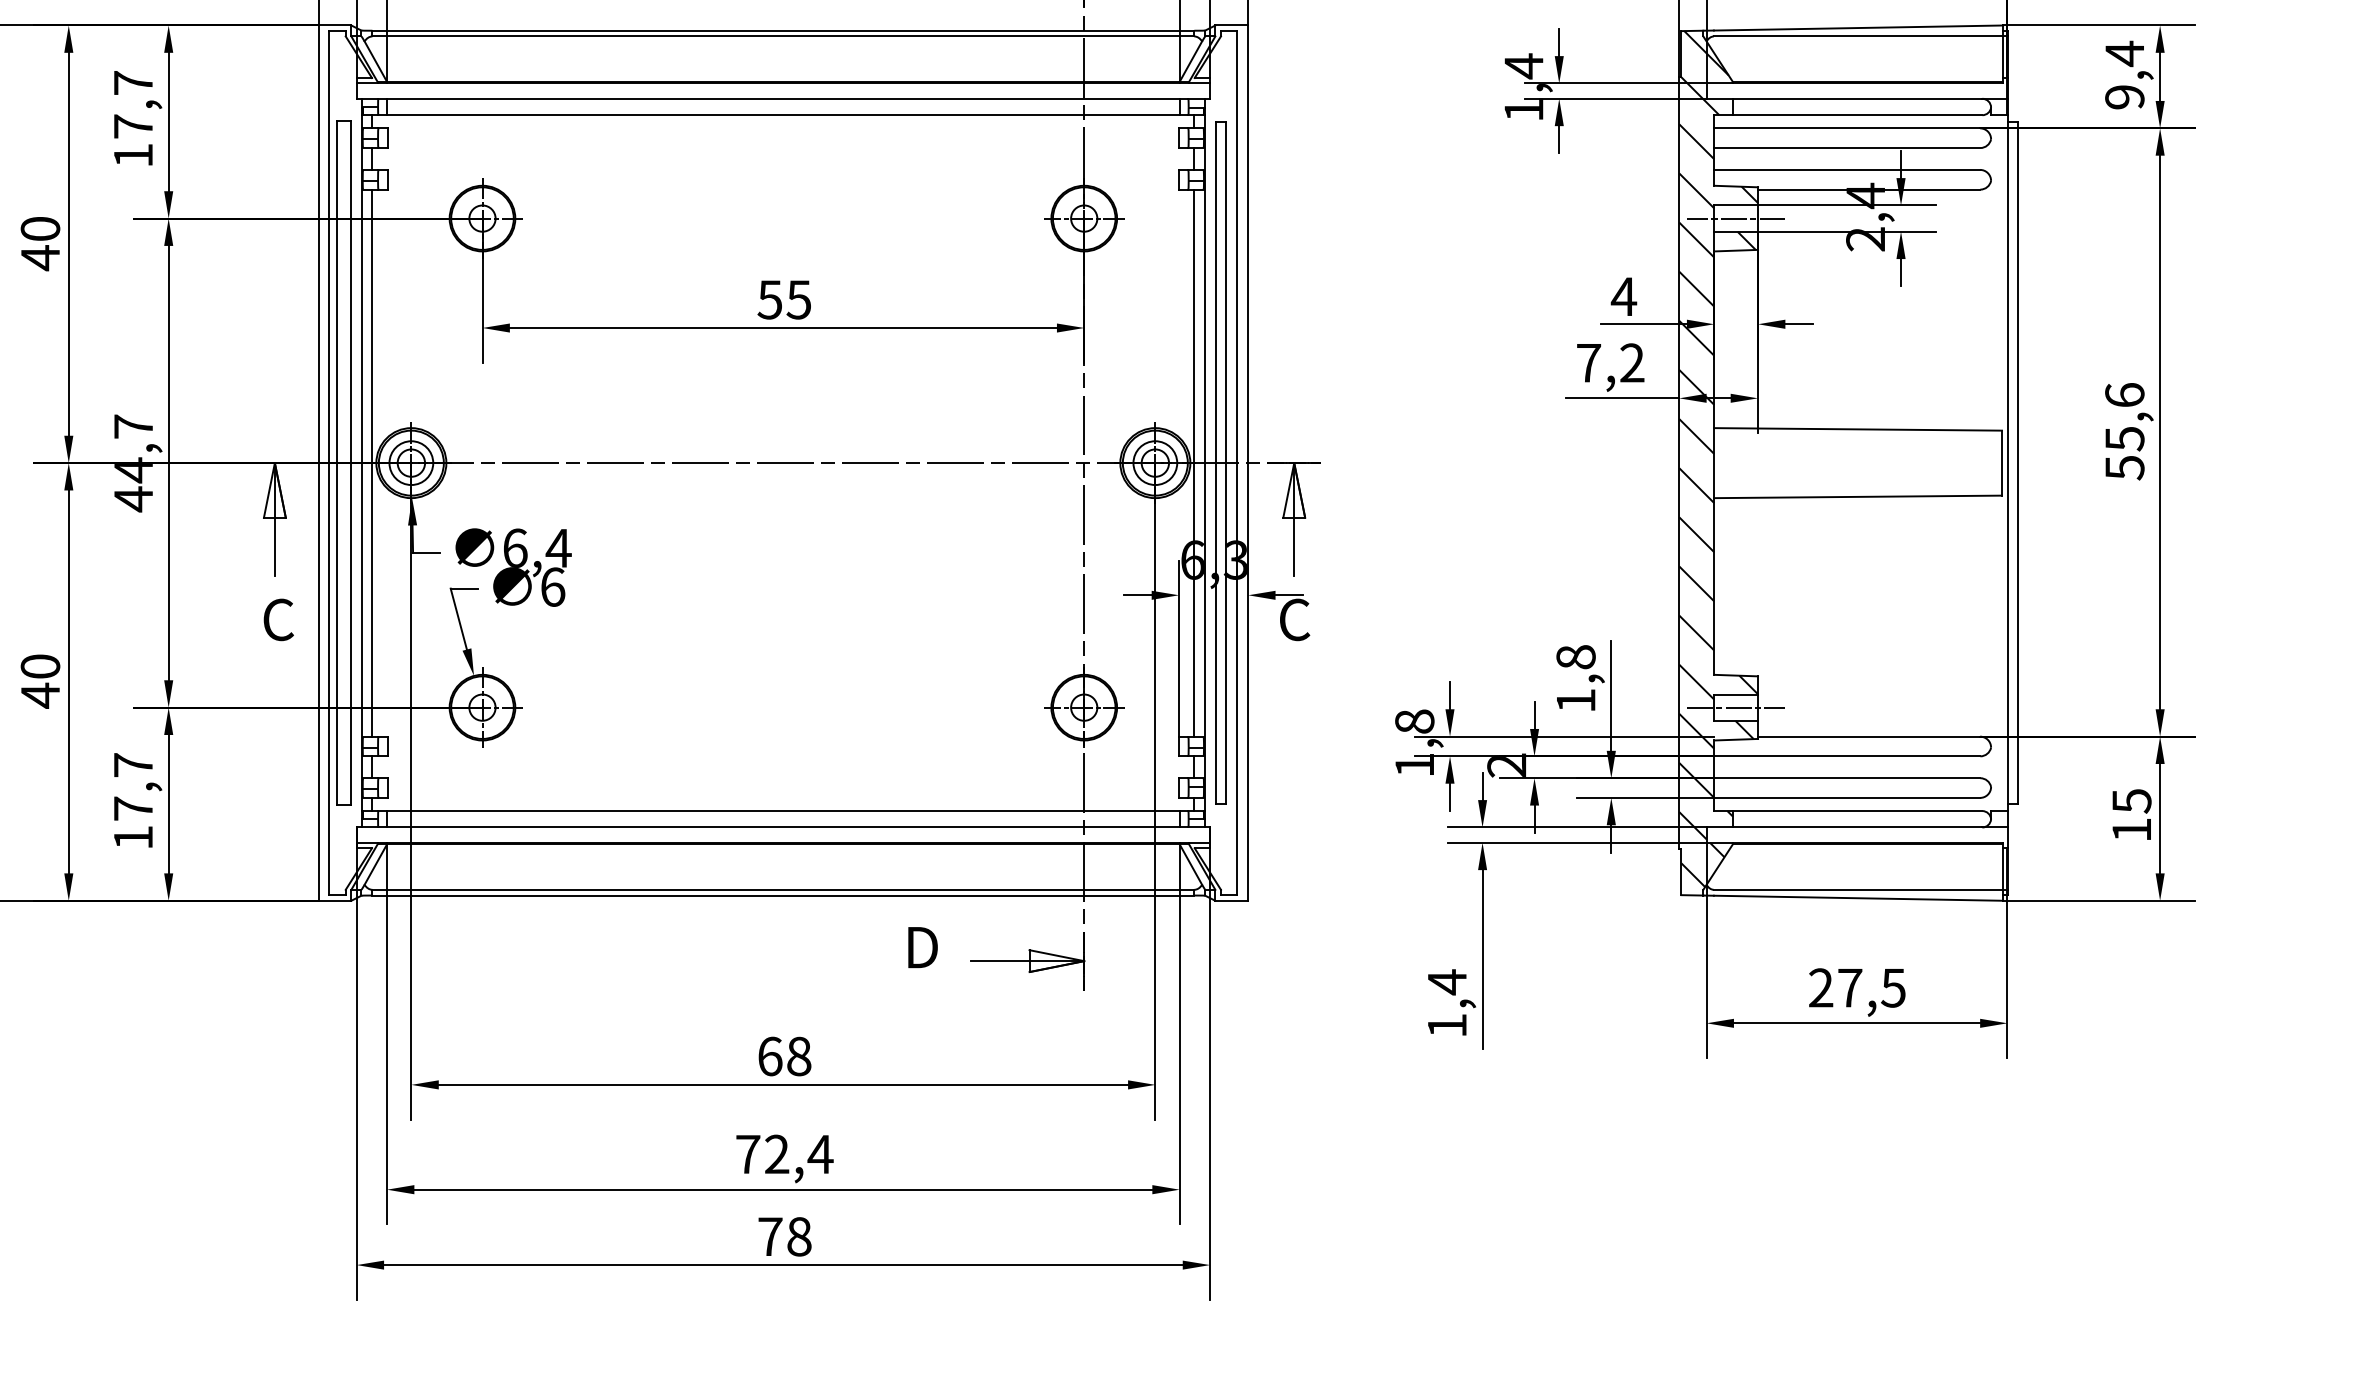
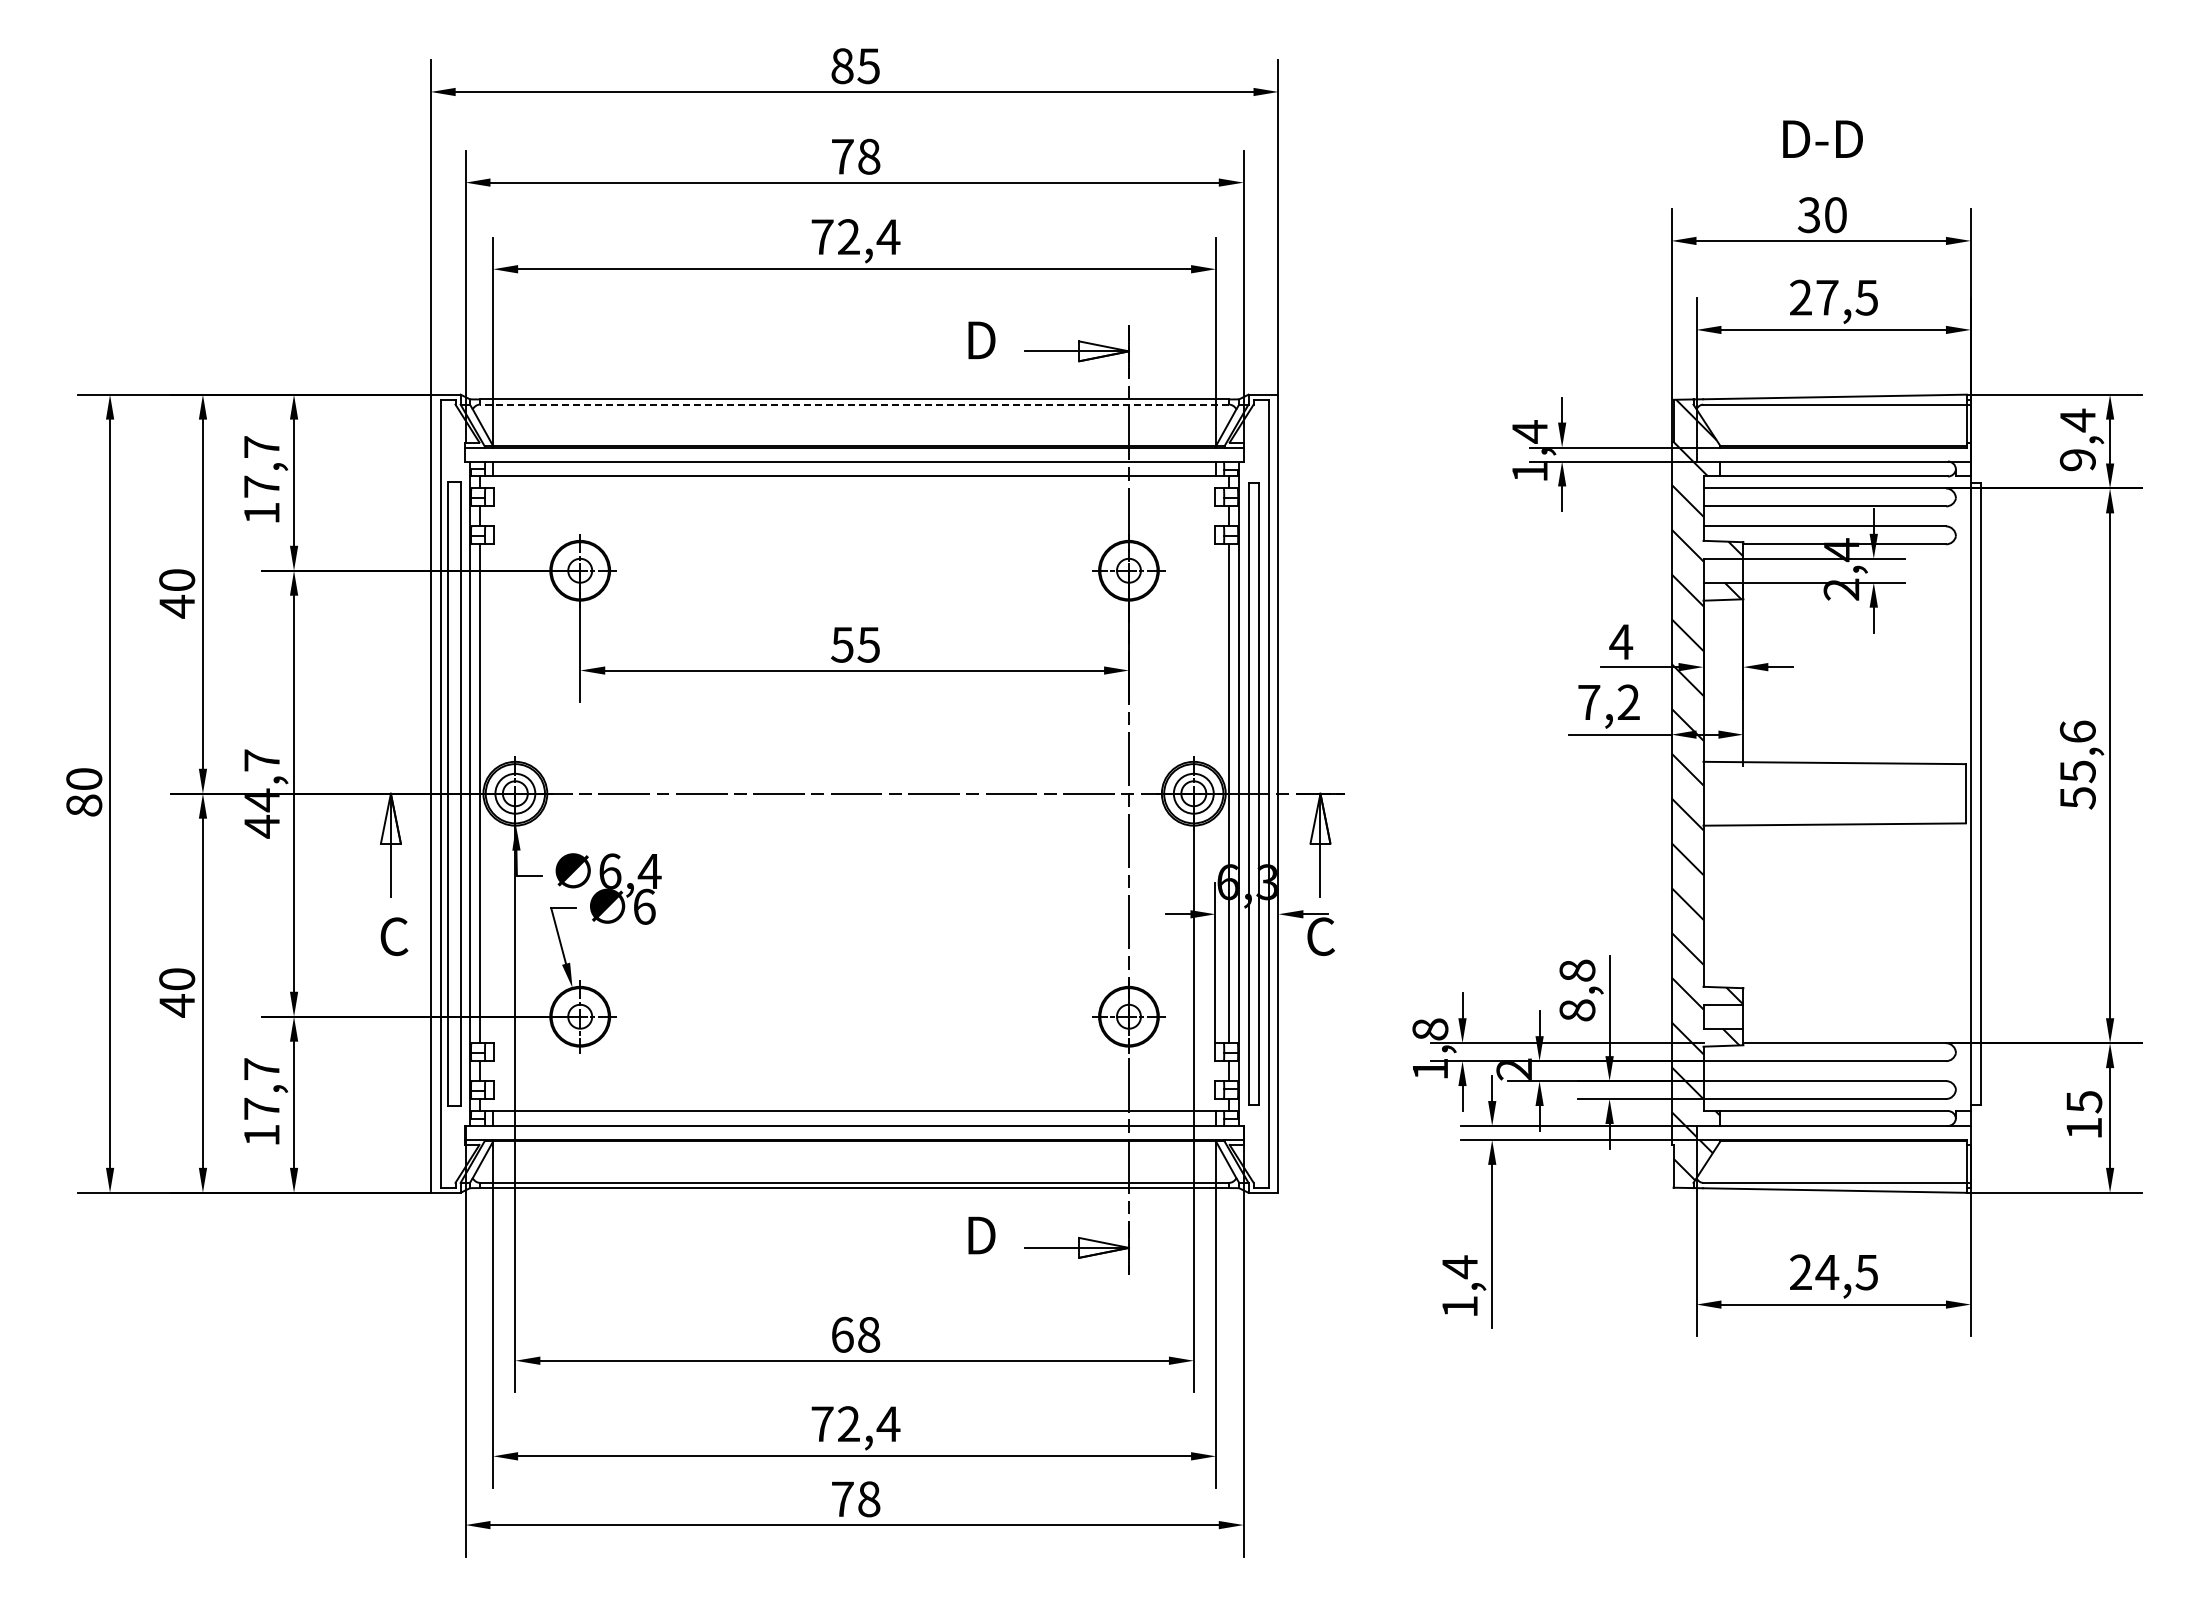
line: (783, 36) -> (854, 404), solid -> dashed
line: (1736, 218) -> (1723, 570), removed
text: (1576, 700) -> (1577, 1010), 1,8 -> 8,8
line: (1736, 707) -> (1723, 1016), removed
text: (1850, 988) -> (1827, 1272), 27,5 -> 24,5

